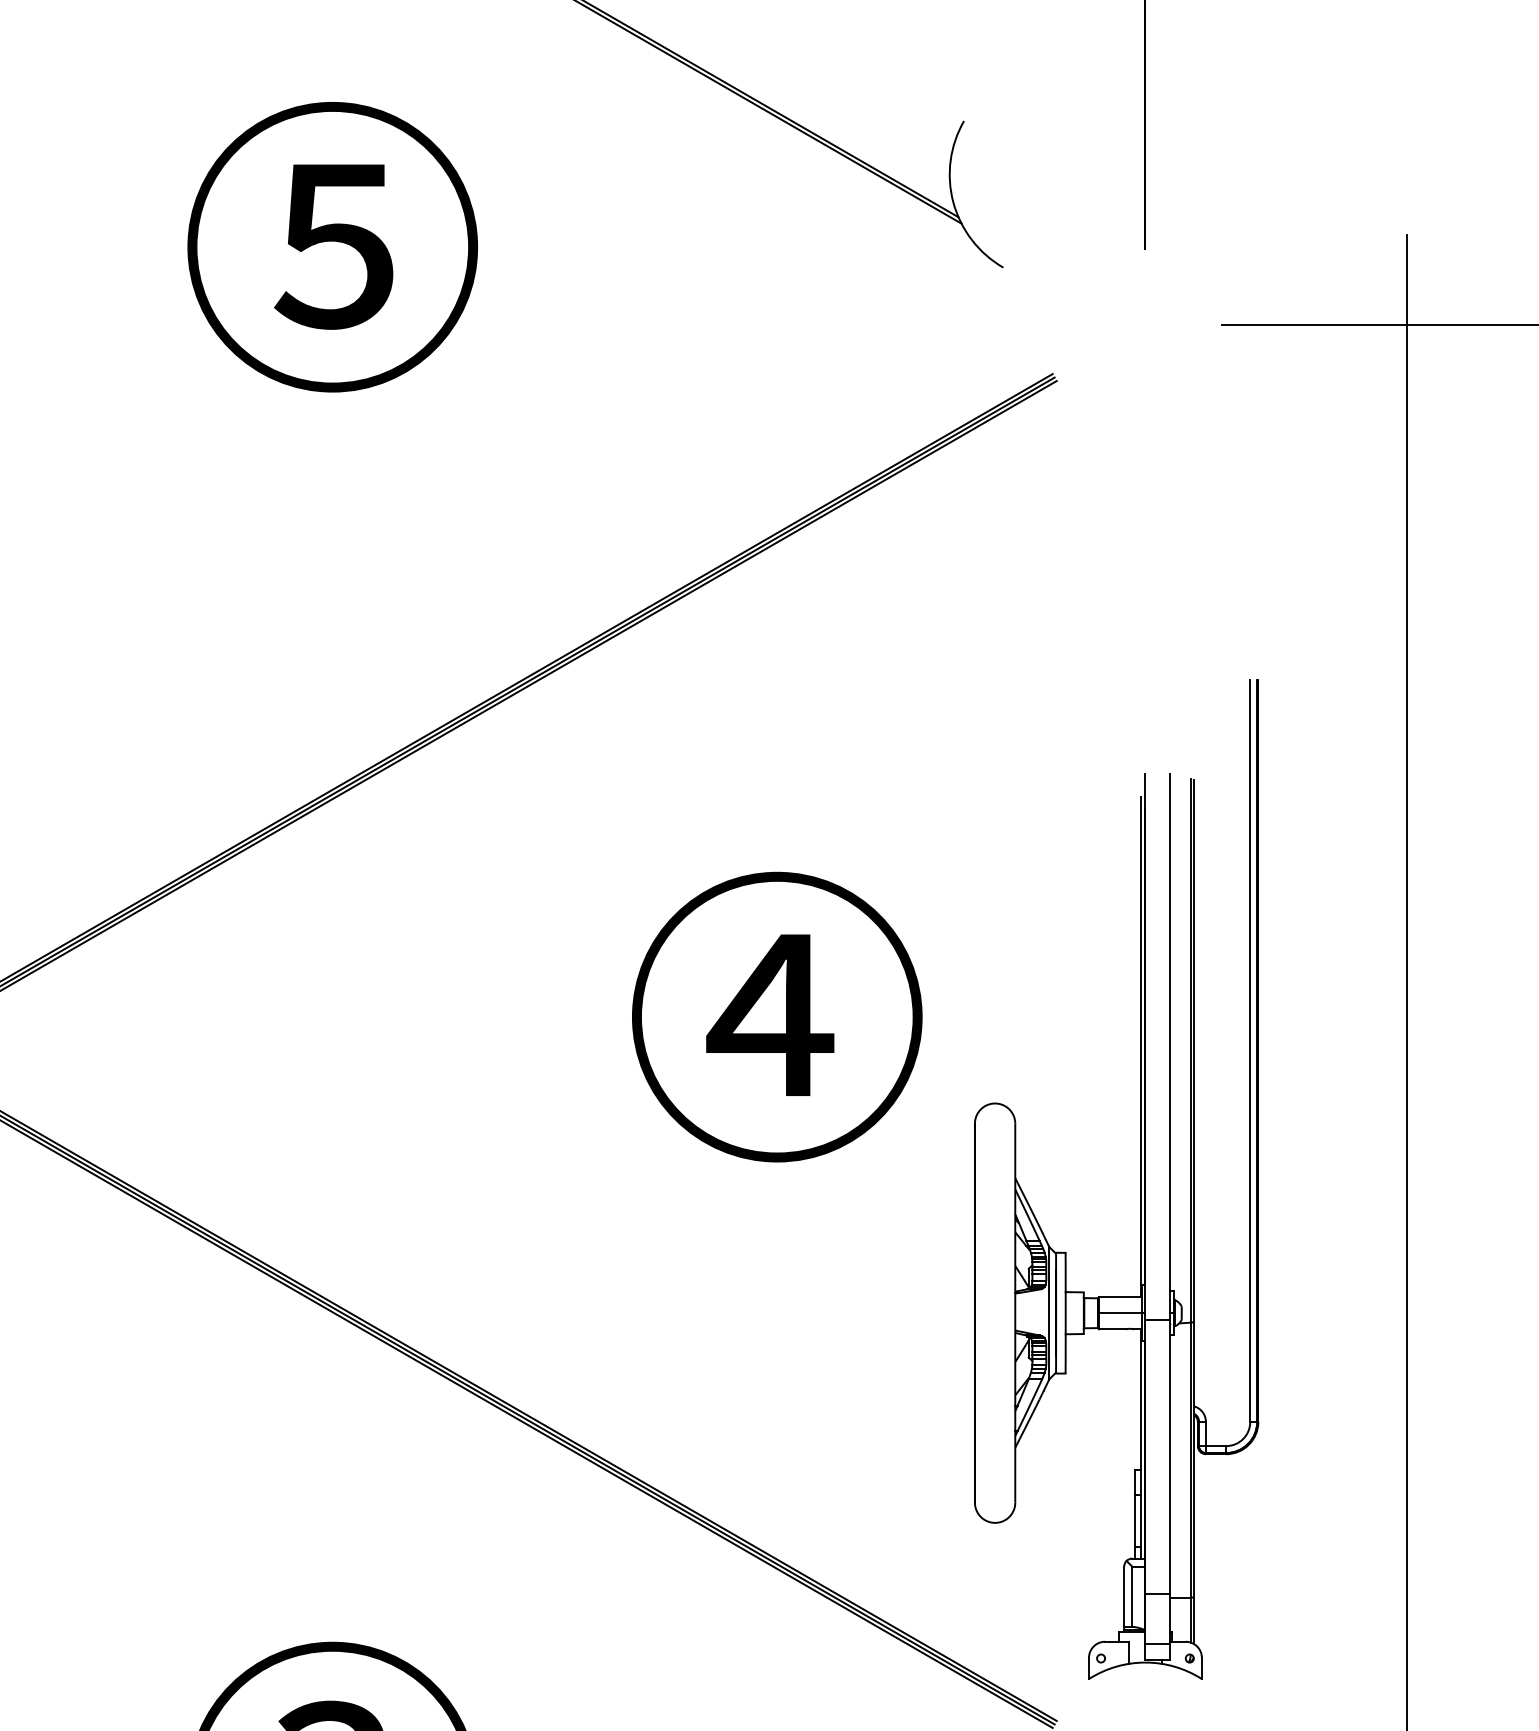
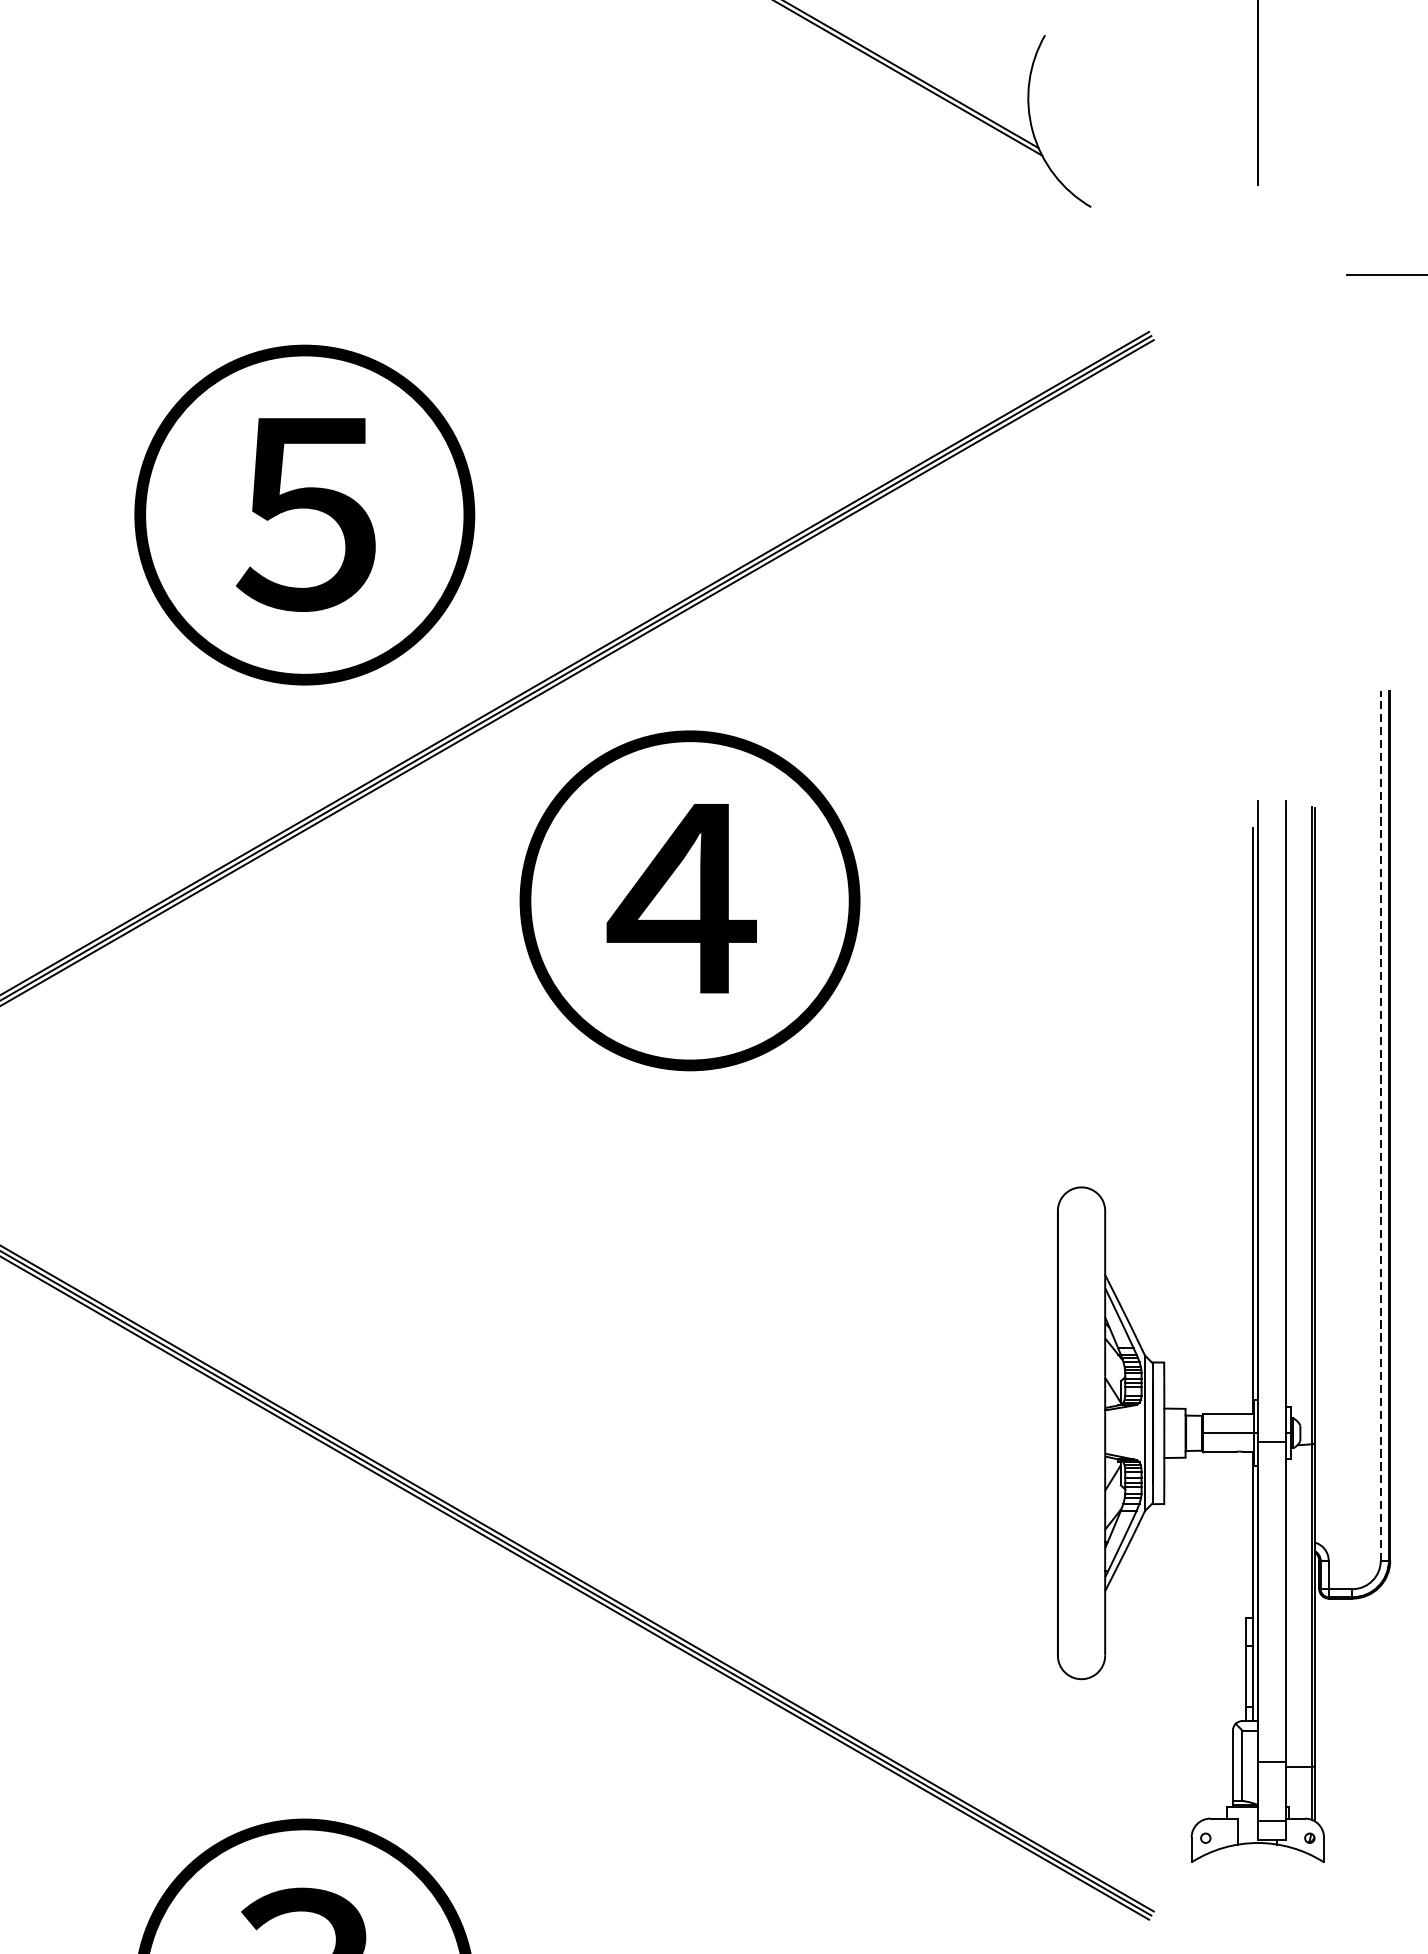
text: (332, 247) -> (304, 515), moved
text: (777, 1016) -> (690, 900), moved
line: (1250, 1050) -> (1381, 1125), solid -> dashed

